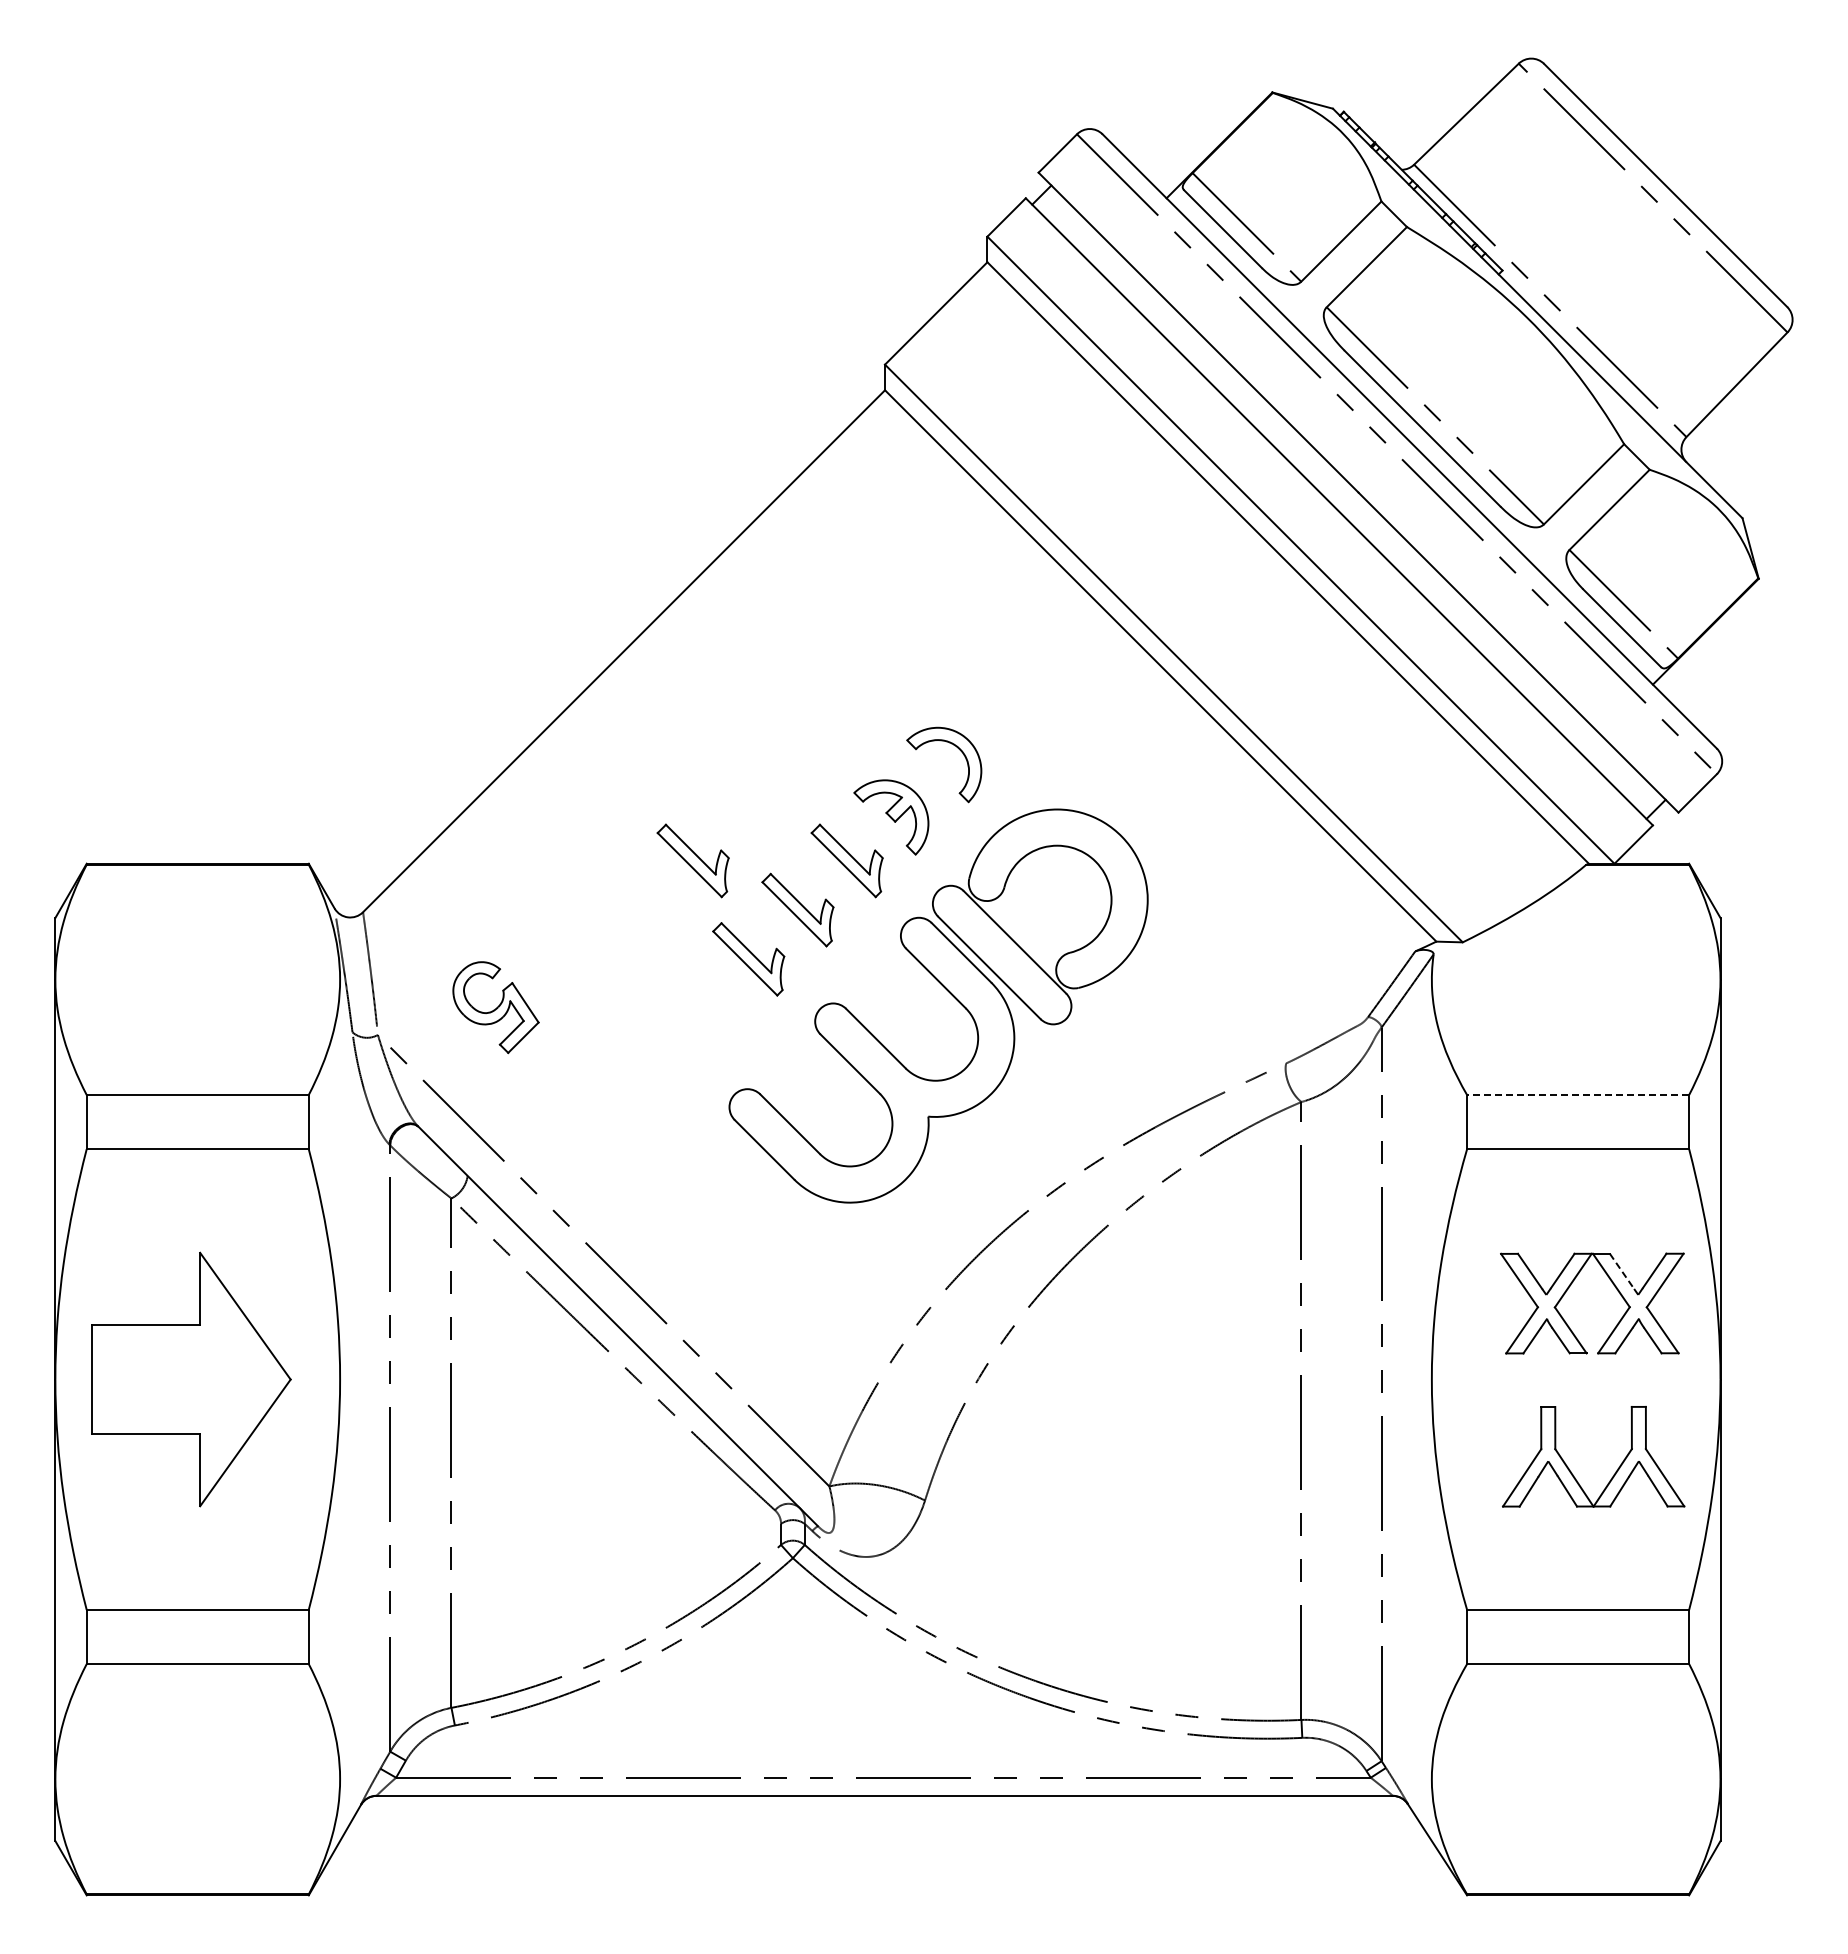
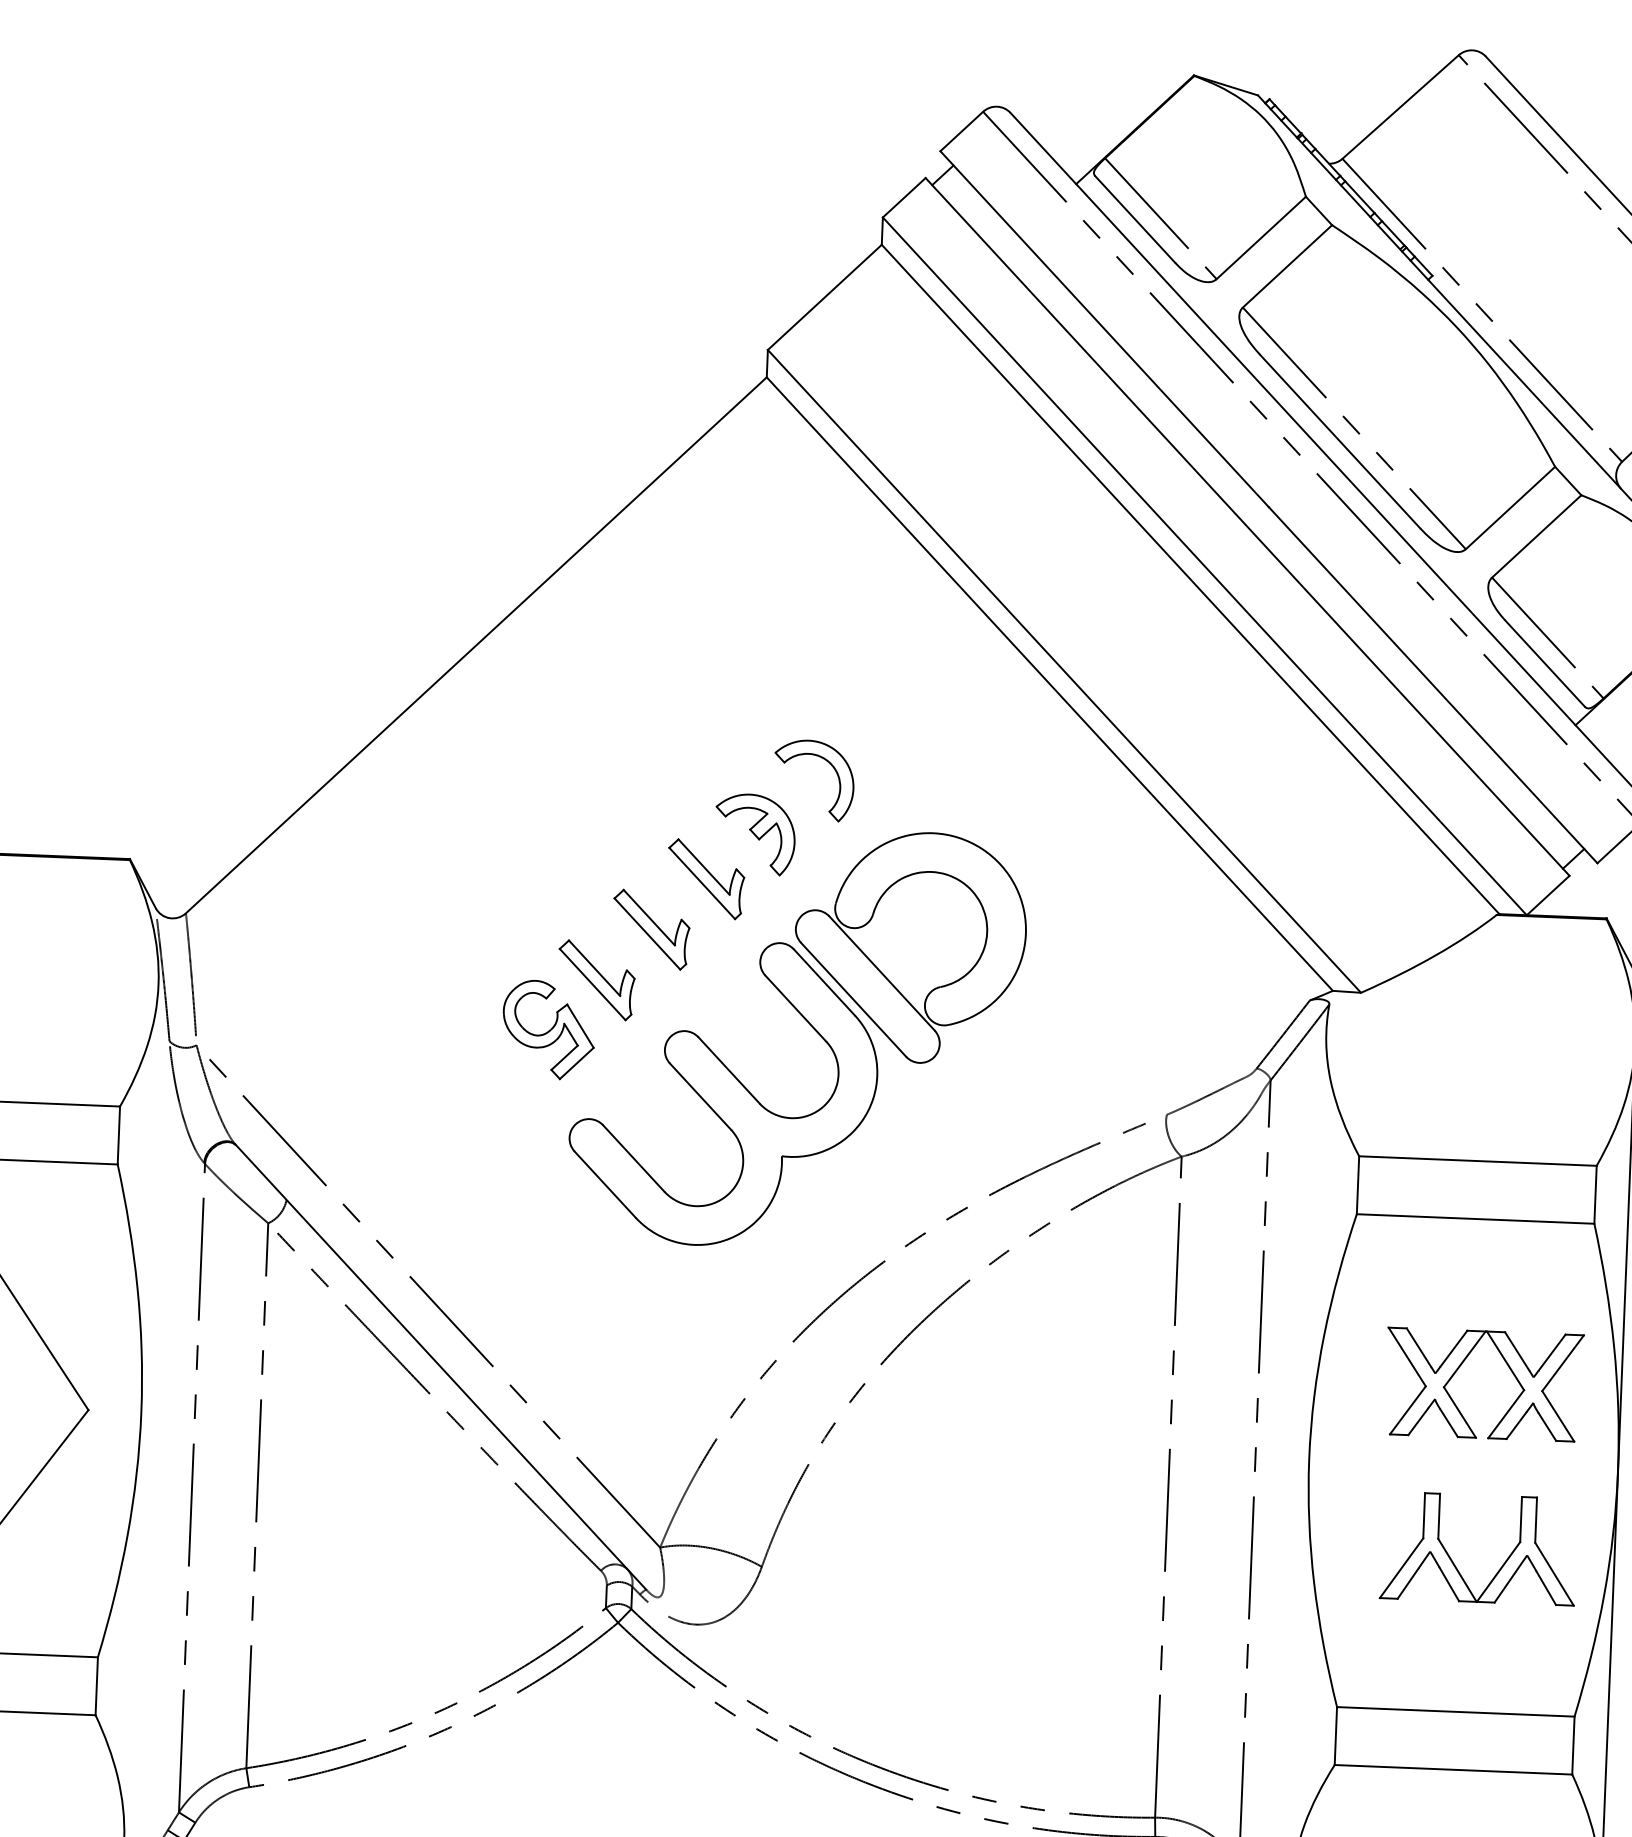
part: (692, 860) -> (540, 872), removed
part: (495, 1007) -> (548, 1029), moved
line: (1577, 1095) -> (1477, 1161), dashed -> solid
line: (1622, 1271) -> (1517, 1351), dashed -> solid

